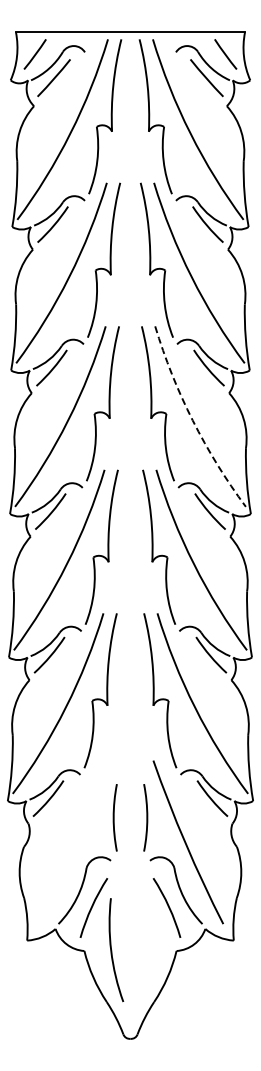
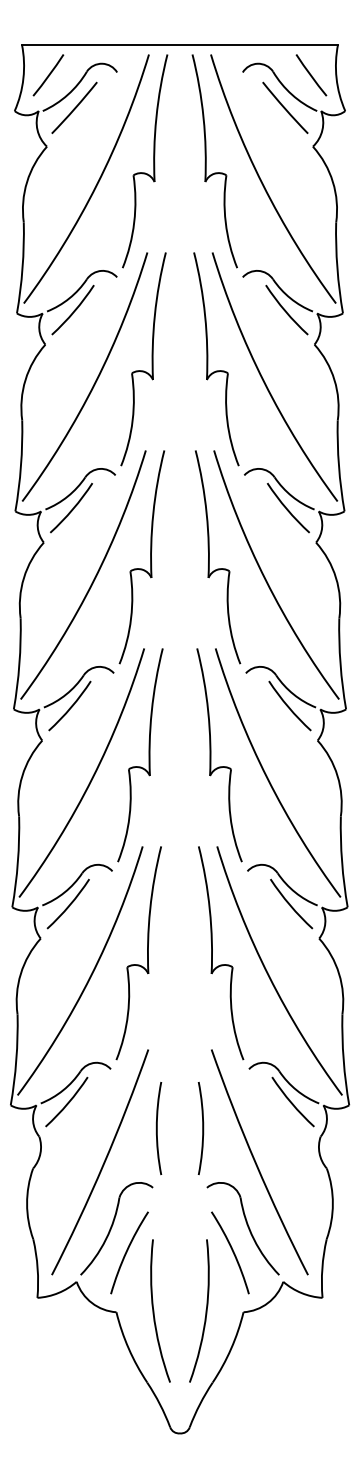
arc: (192, 420) -> (265, 580), dashed -> solid
arc: (74, 842) -> (102, 1162), added
arc: (148, 950) -> (204, 1311), added

